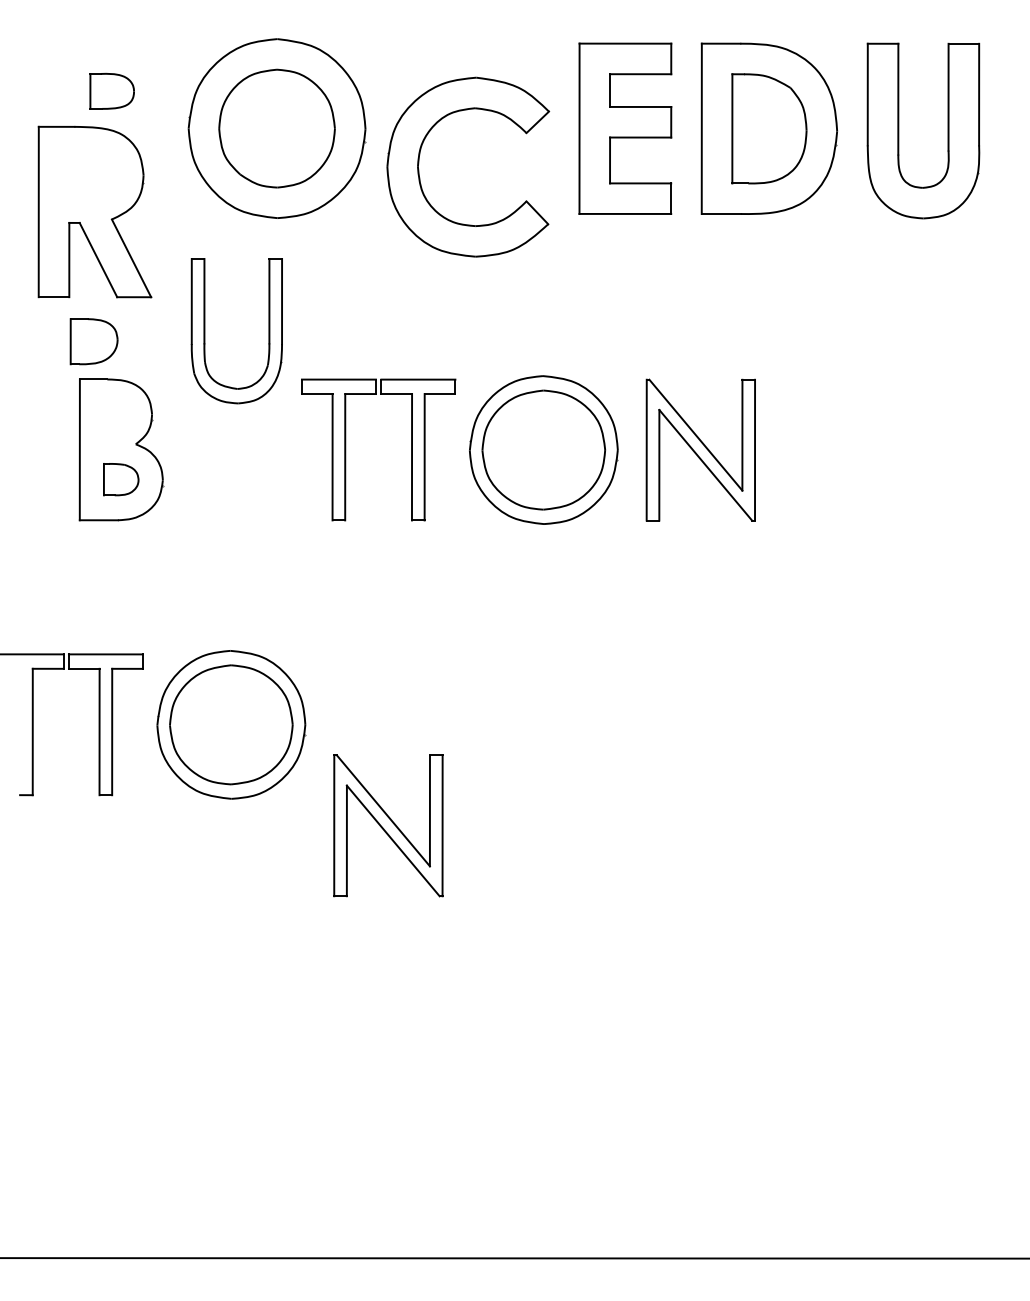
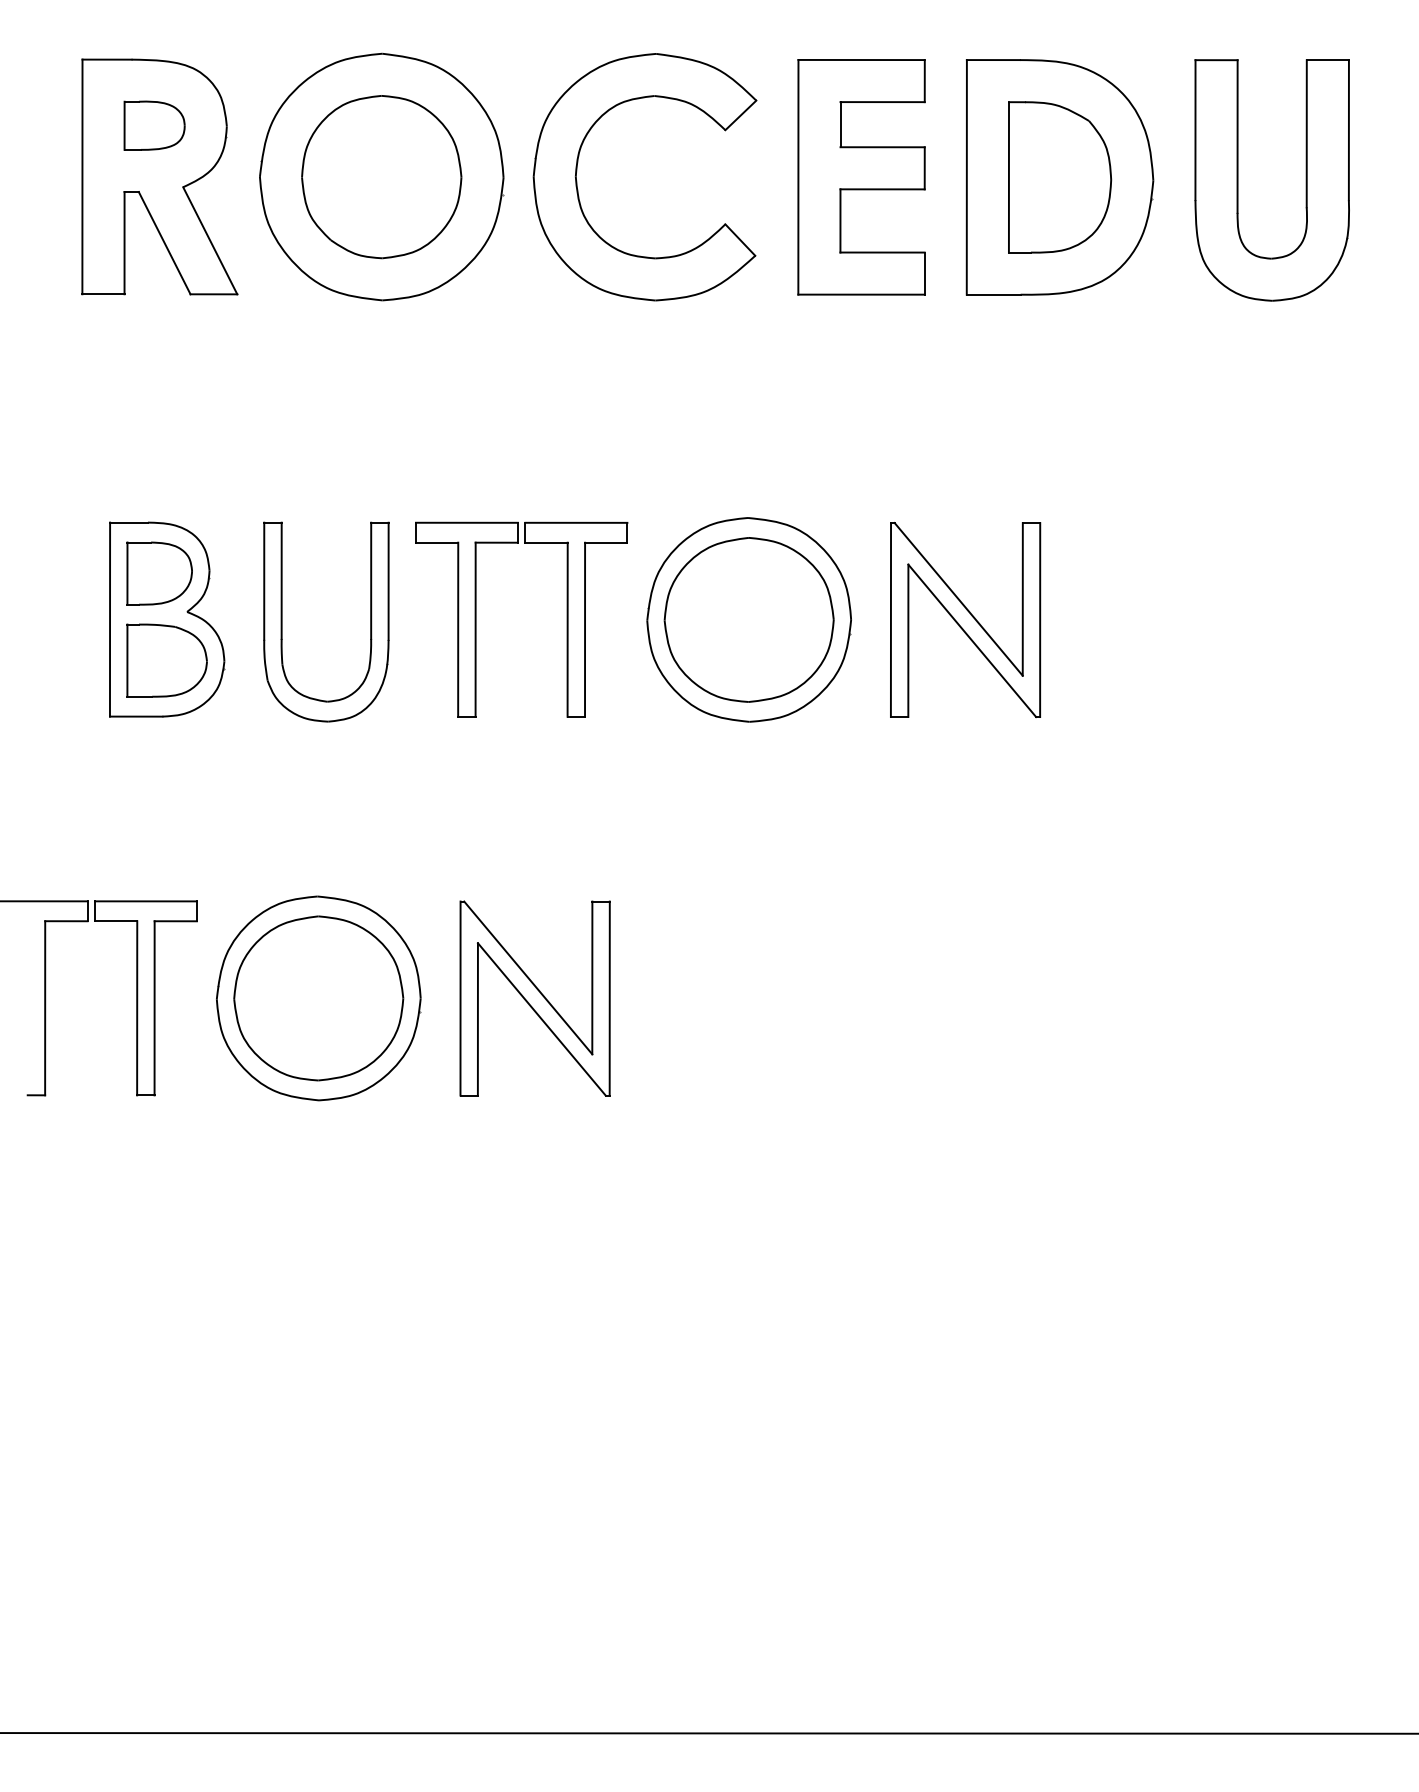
part: (419, 176) -> (578, 189), moved
part: (94, 211) -> (159, 176), moved
part: (205, 330) -> (282, 621), moved
part: (93, 341) -> (159, 573), moved
part: (120, 479) -> (166, 660), size x1.67
part: (387, 825) -> (534, 998), moved

